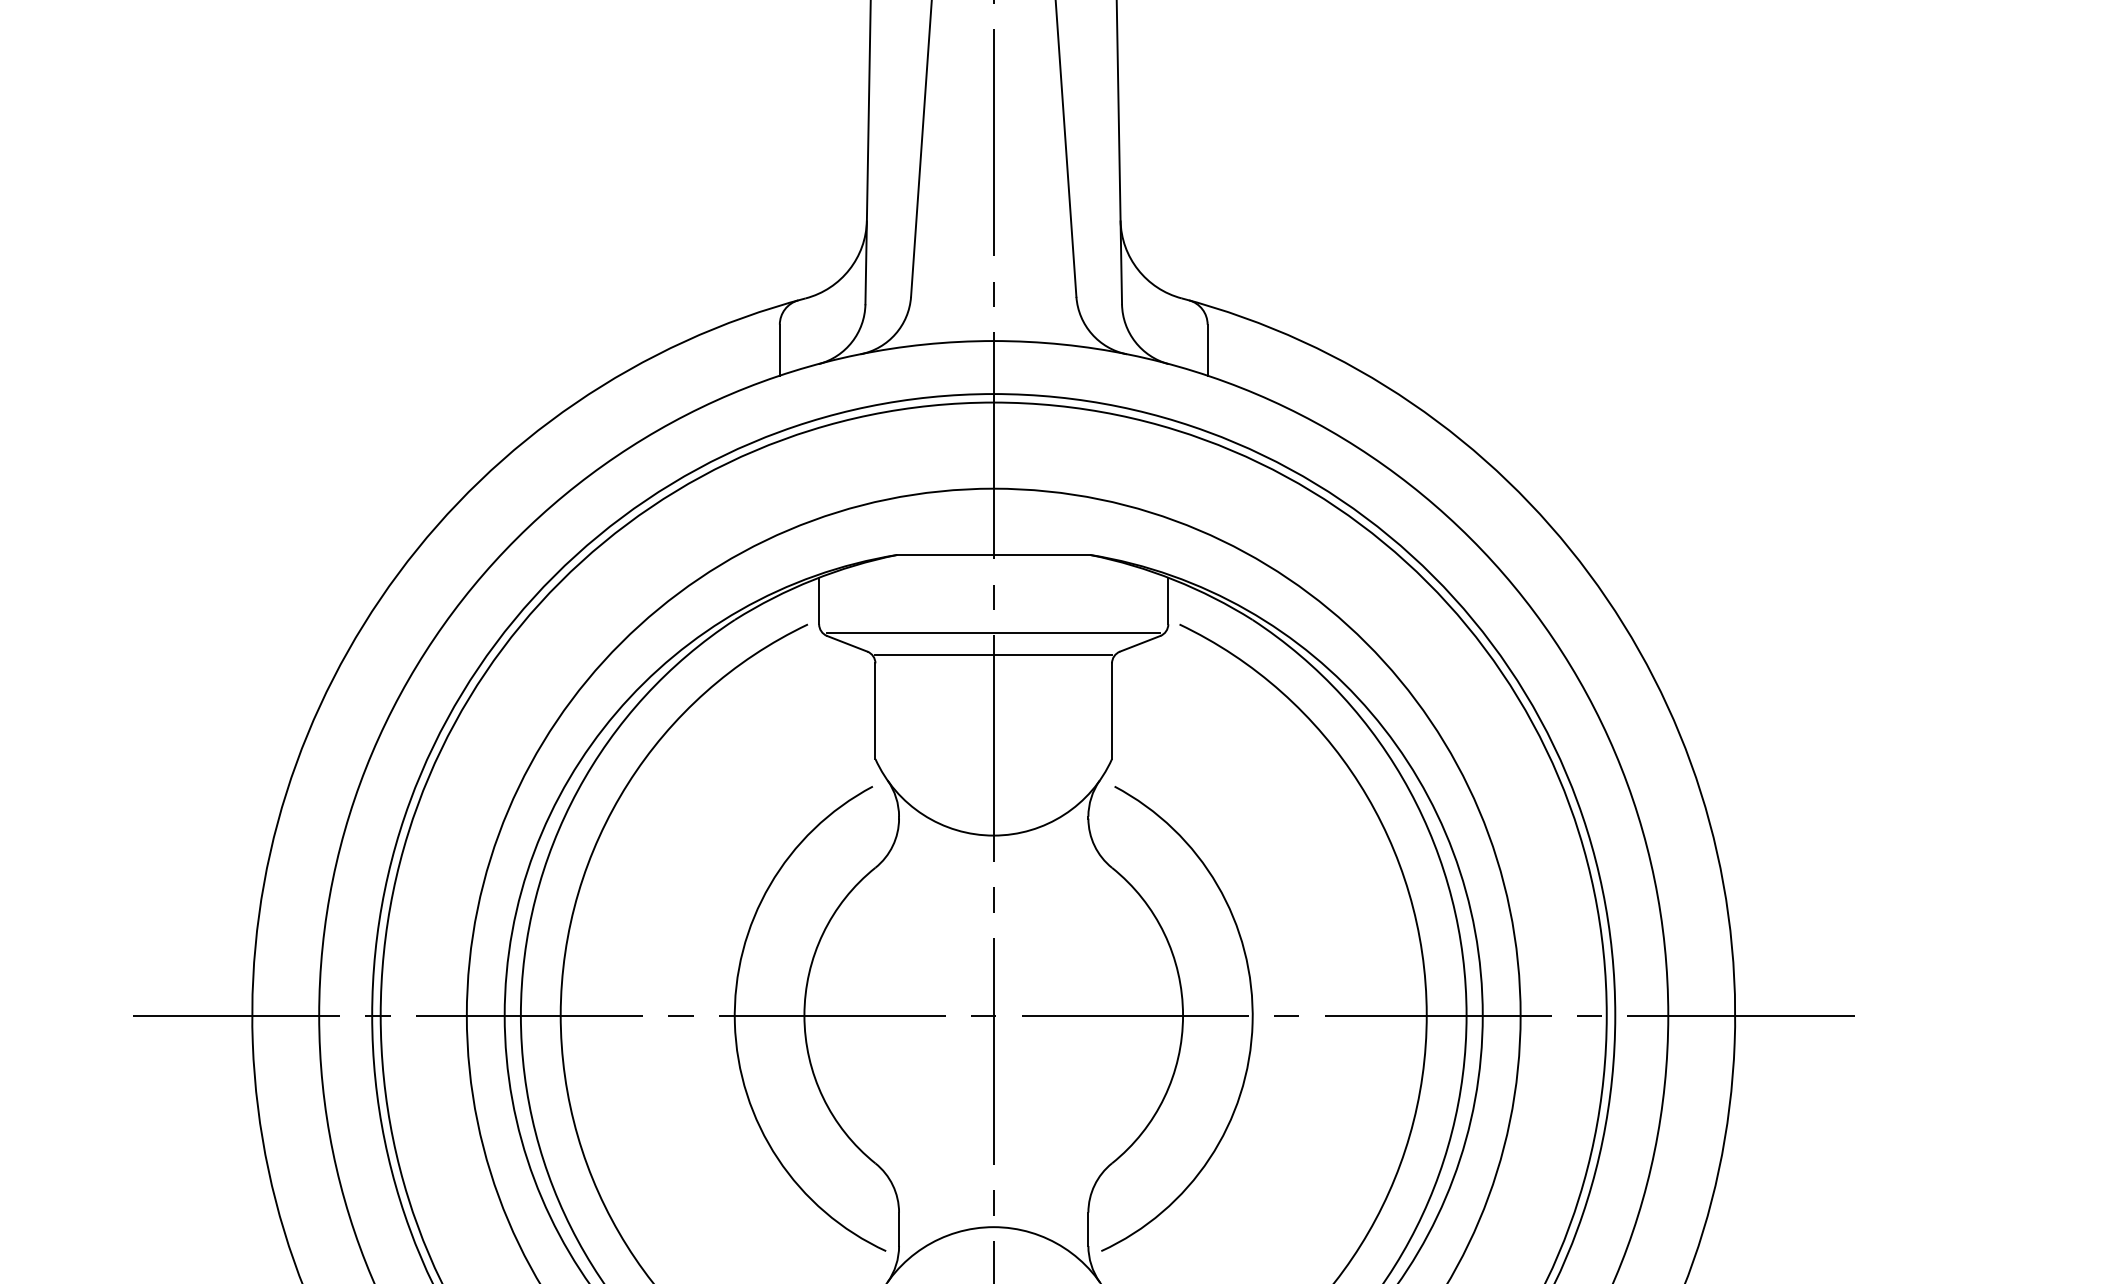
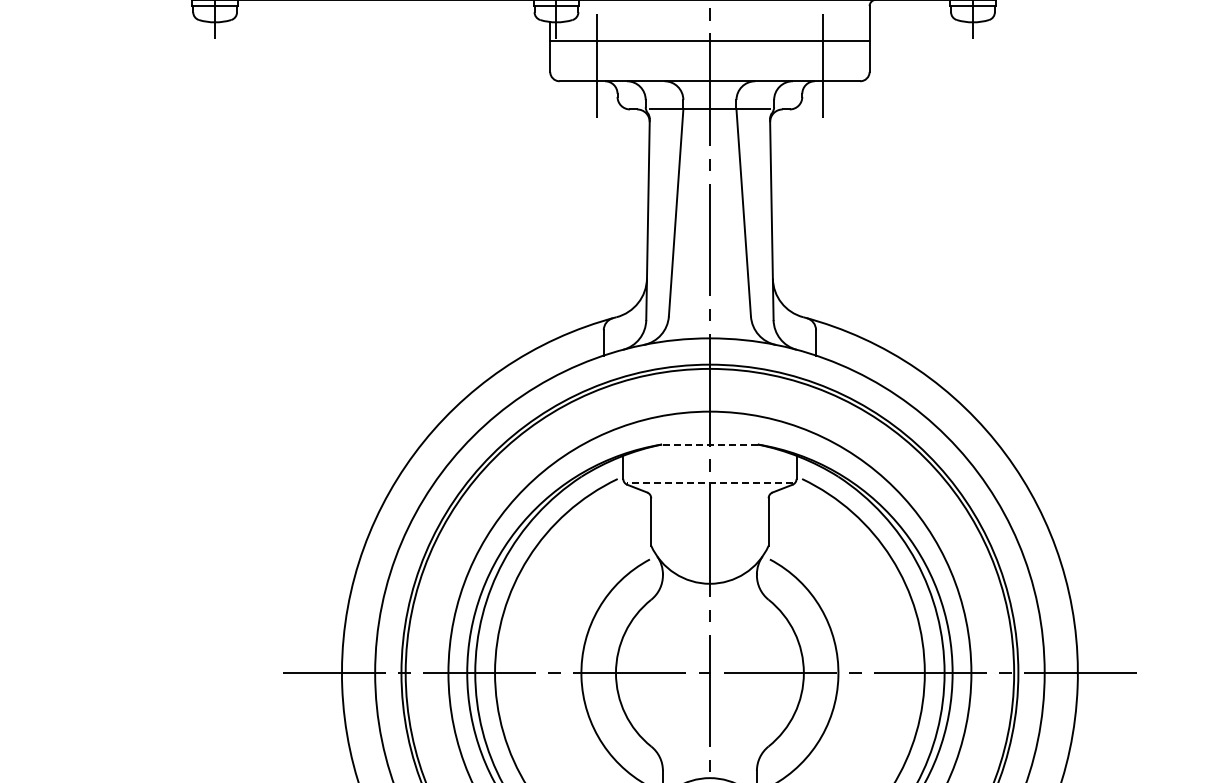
line: (992, 554) -> (709, 444), solid -> dashed
line: (992, 633) -> (709, 483), solid -> dashed
line: (992, 655) -> (709, 494), removed

